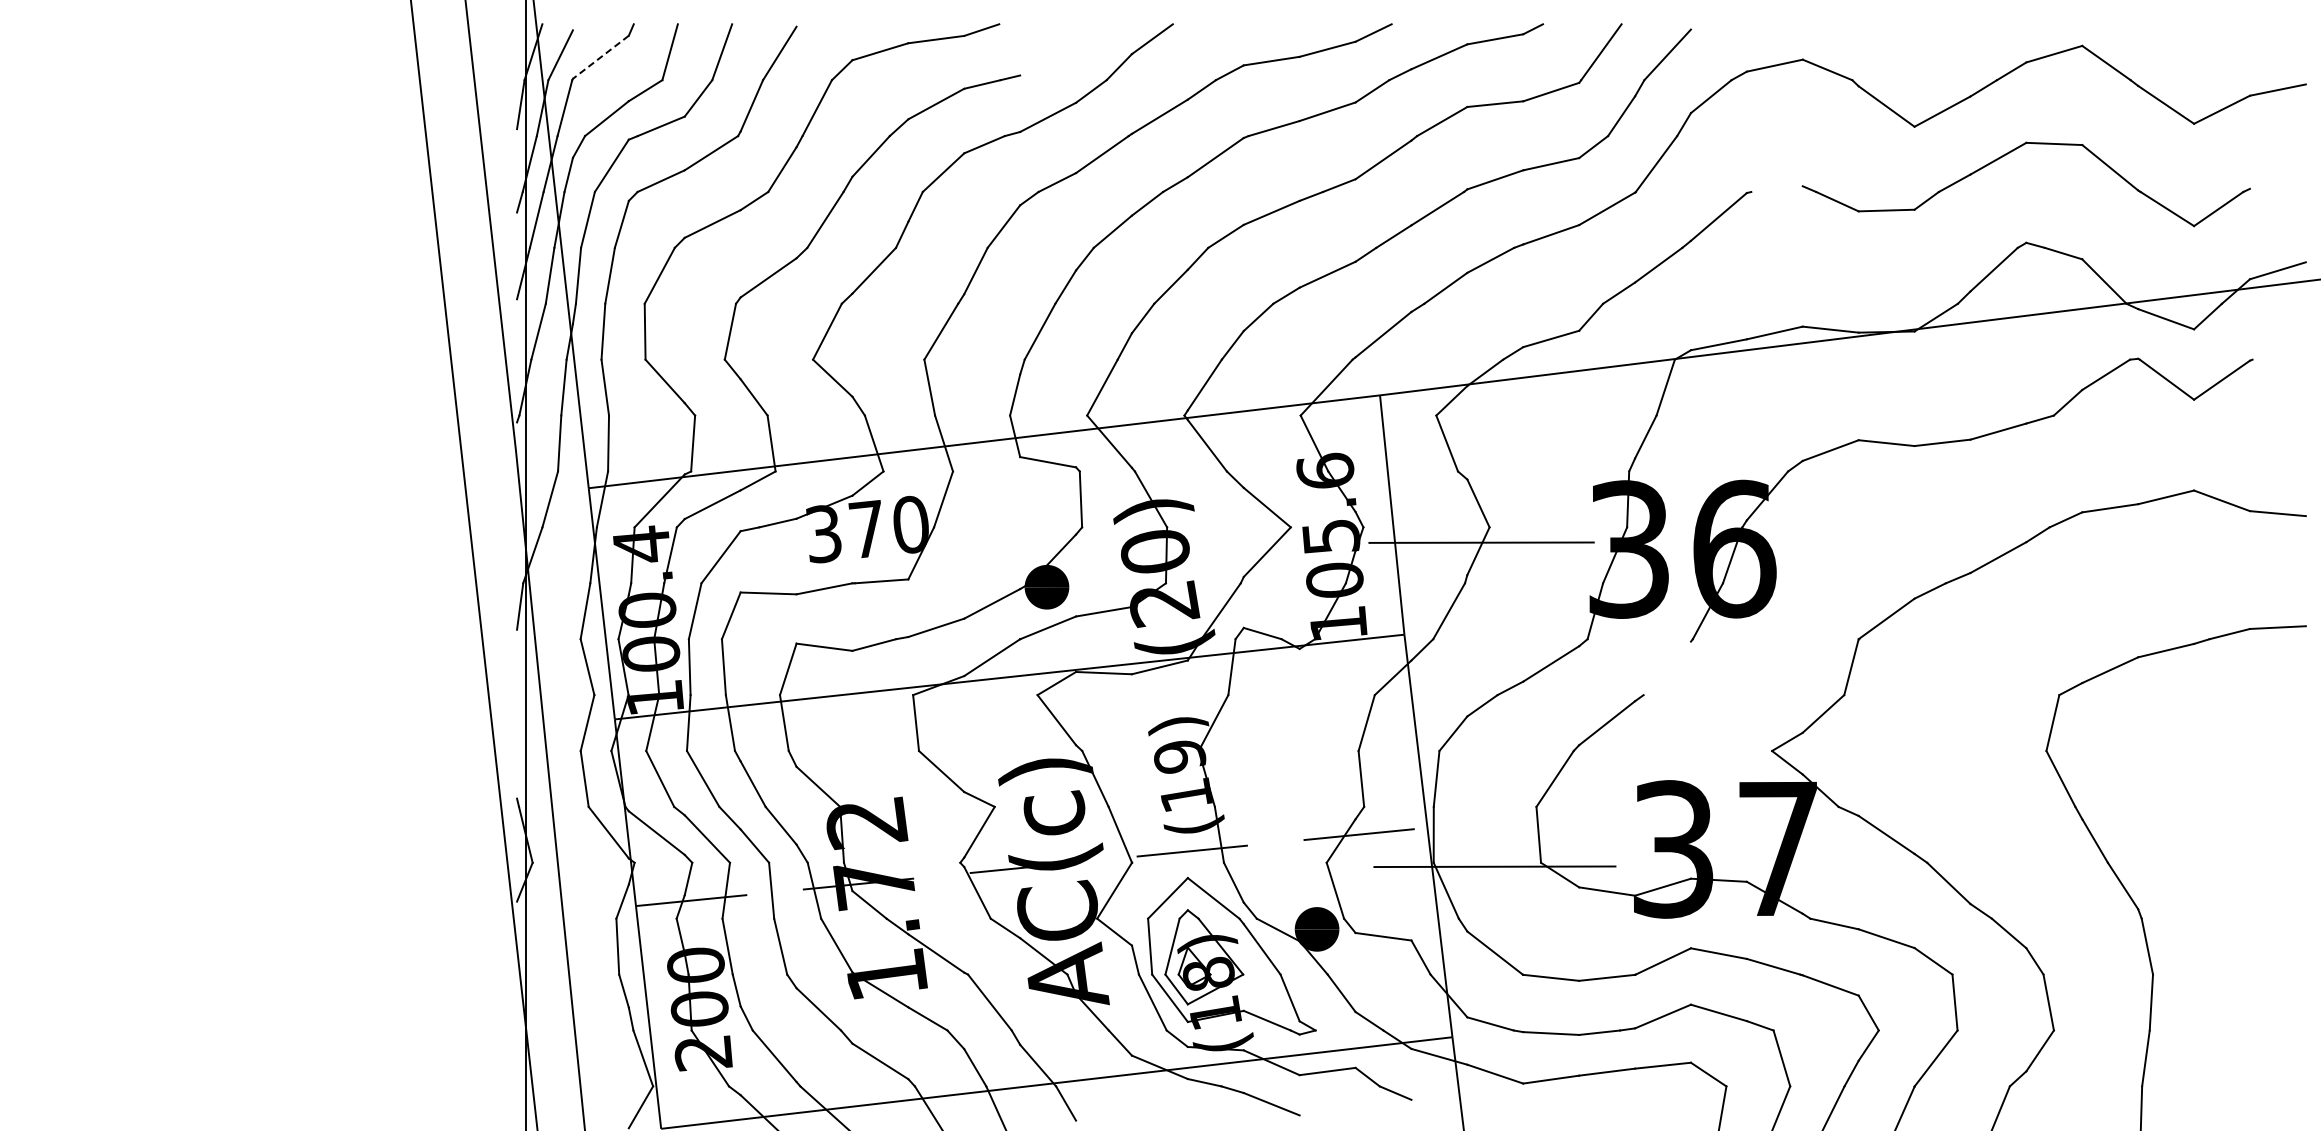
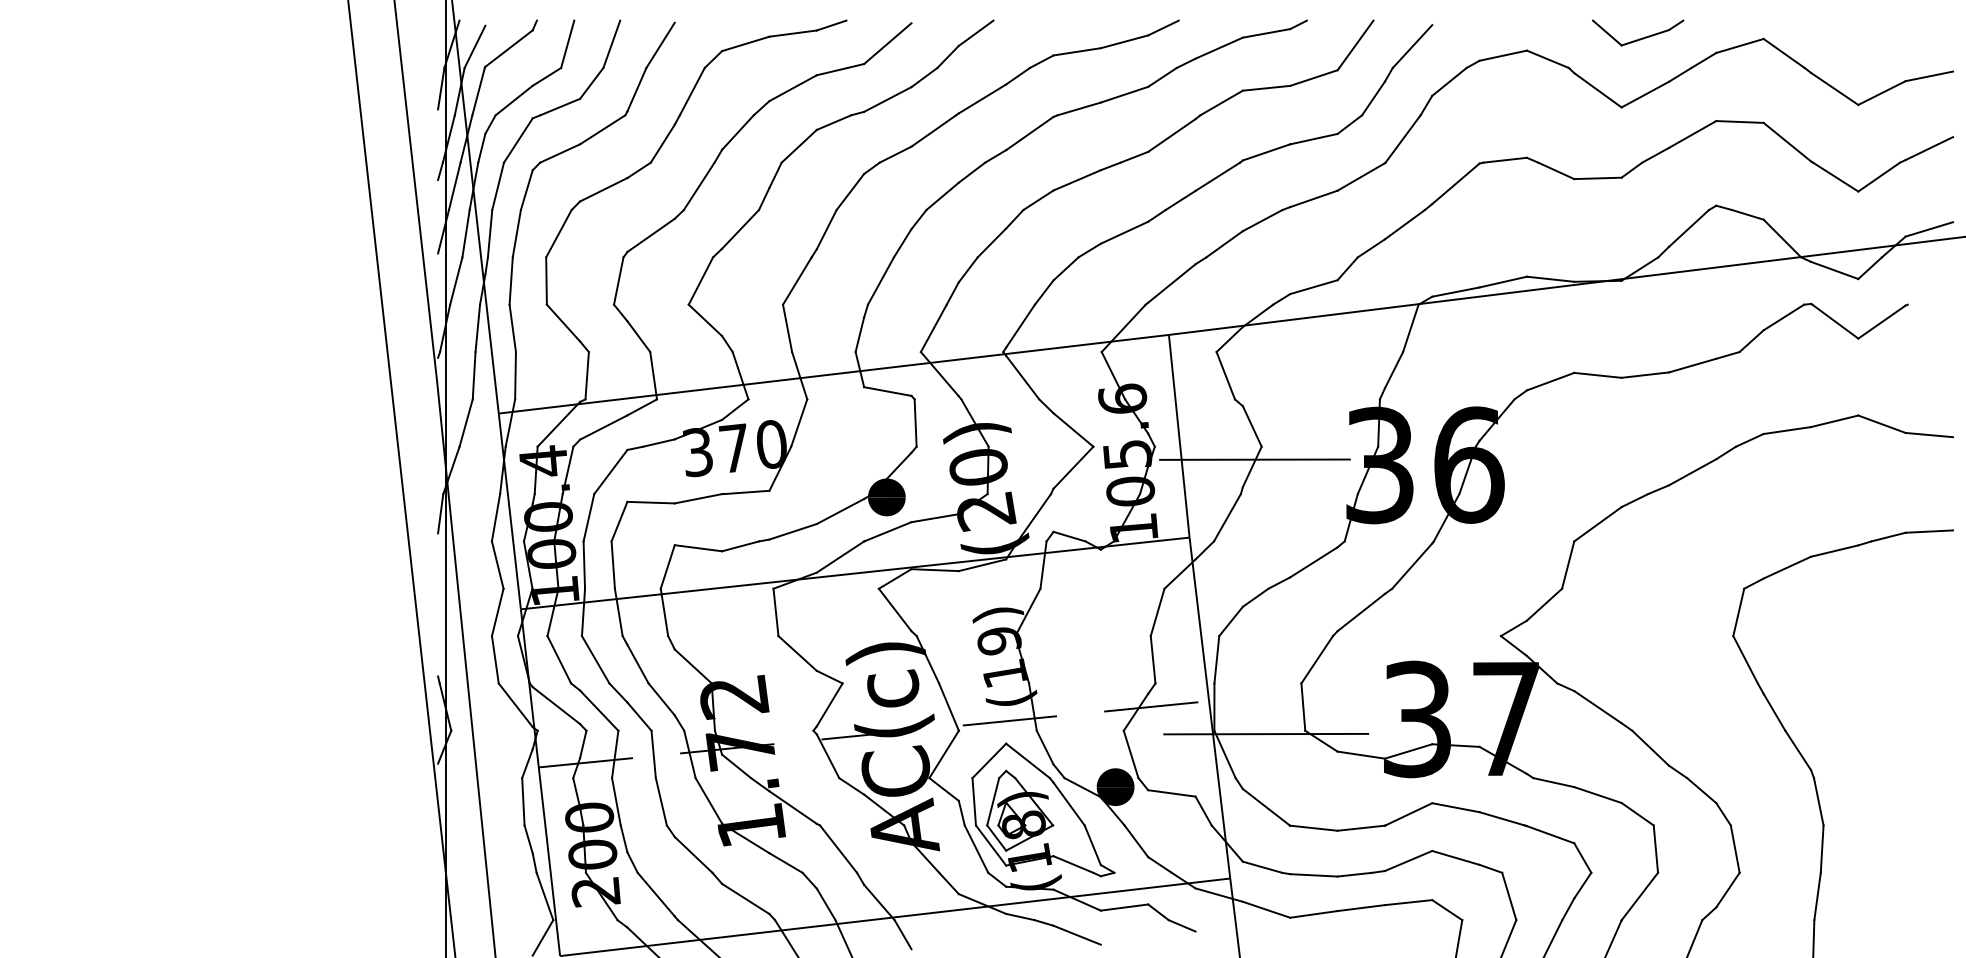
part: (1935, 45) -> (1639, 38), added
line: (1048, 51) -> (888, 43), added
line: (600, 57) -> (508, 48), dashed -> solid
line: (2277, 174) -> (1928, 147), added
line: (1776, 188) -> (1504, 159), added
line: (1666, 668) -> (1411, 566), added

